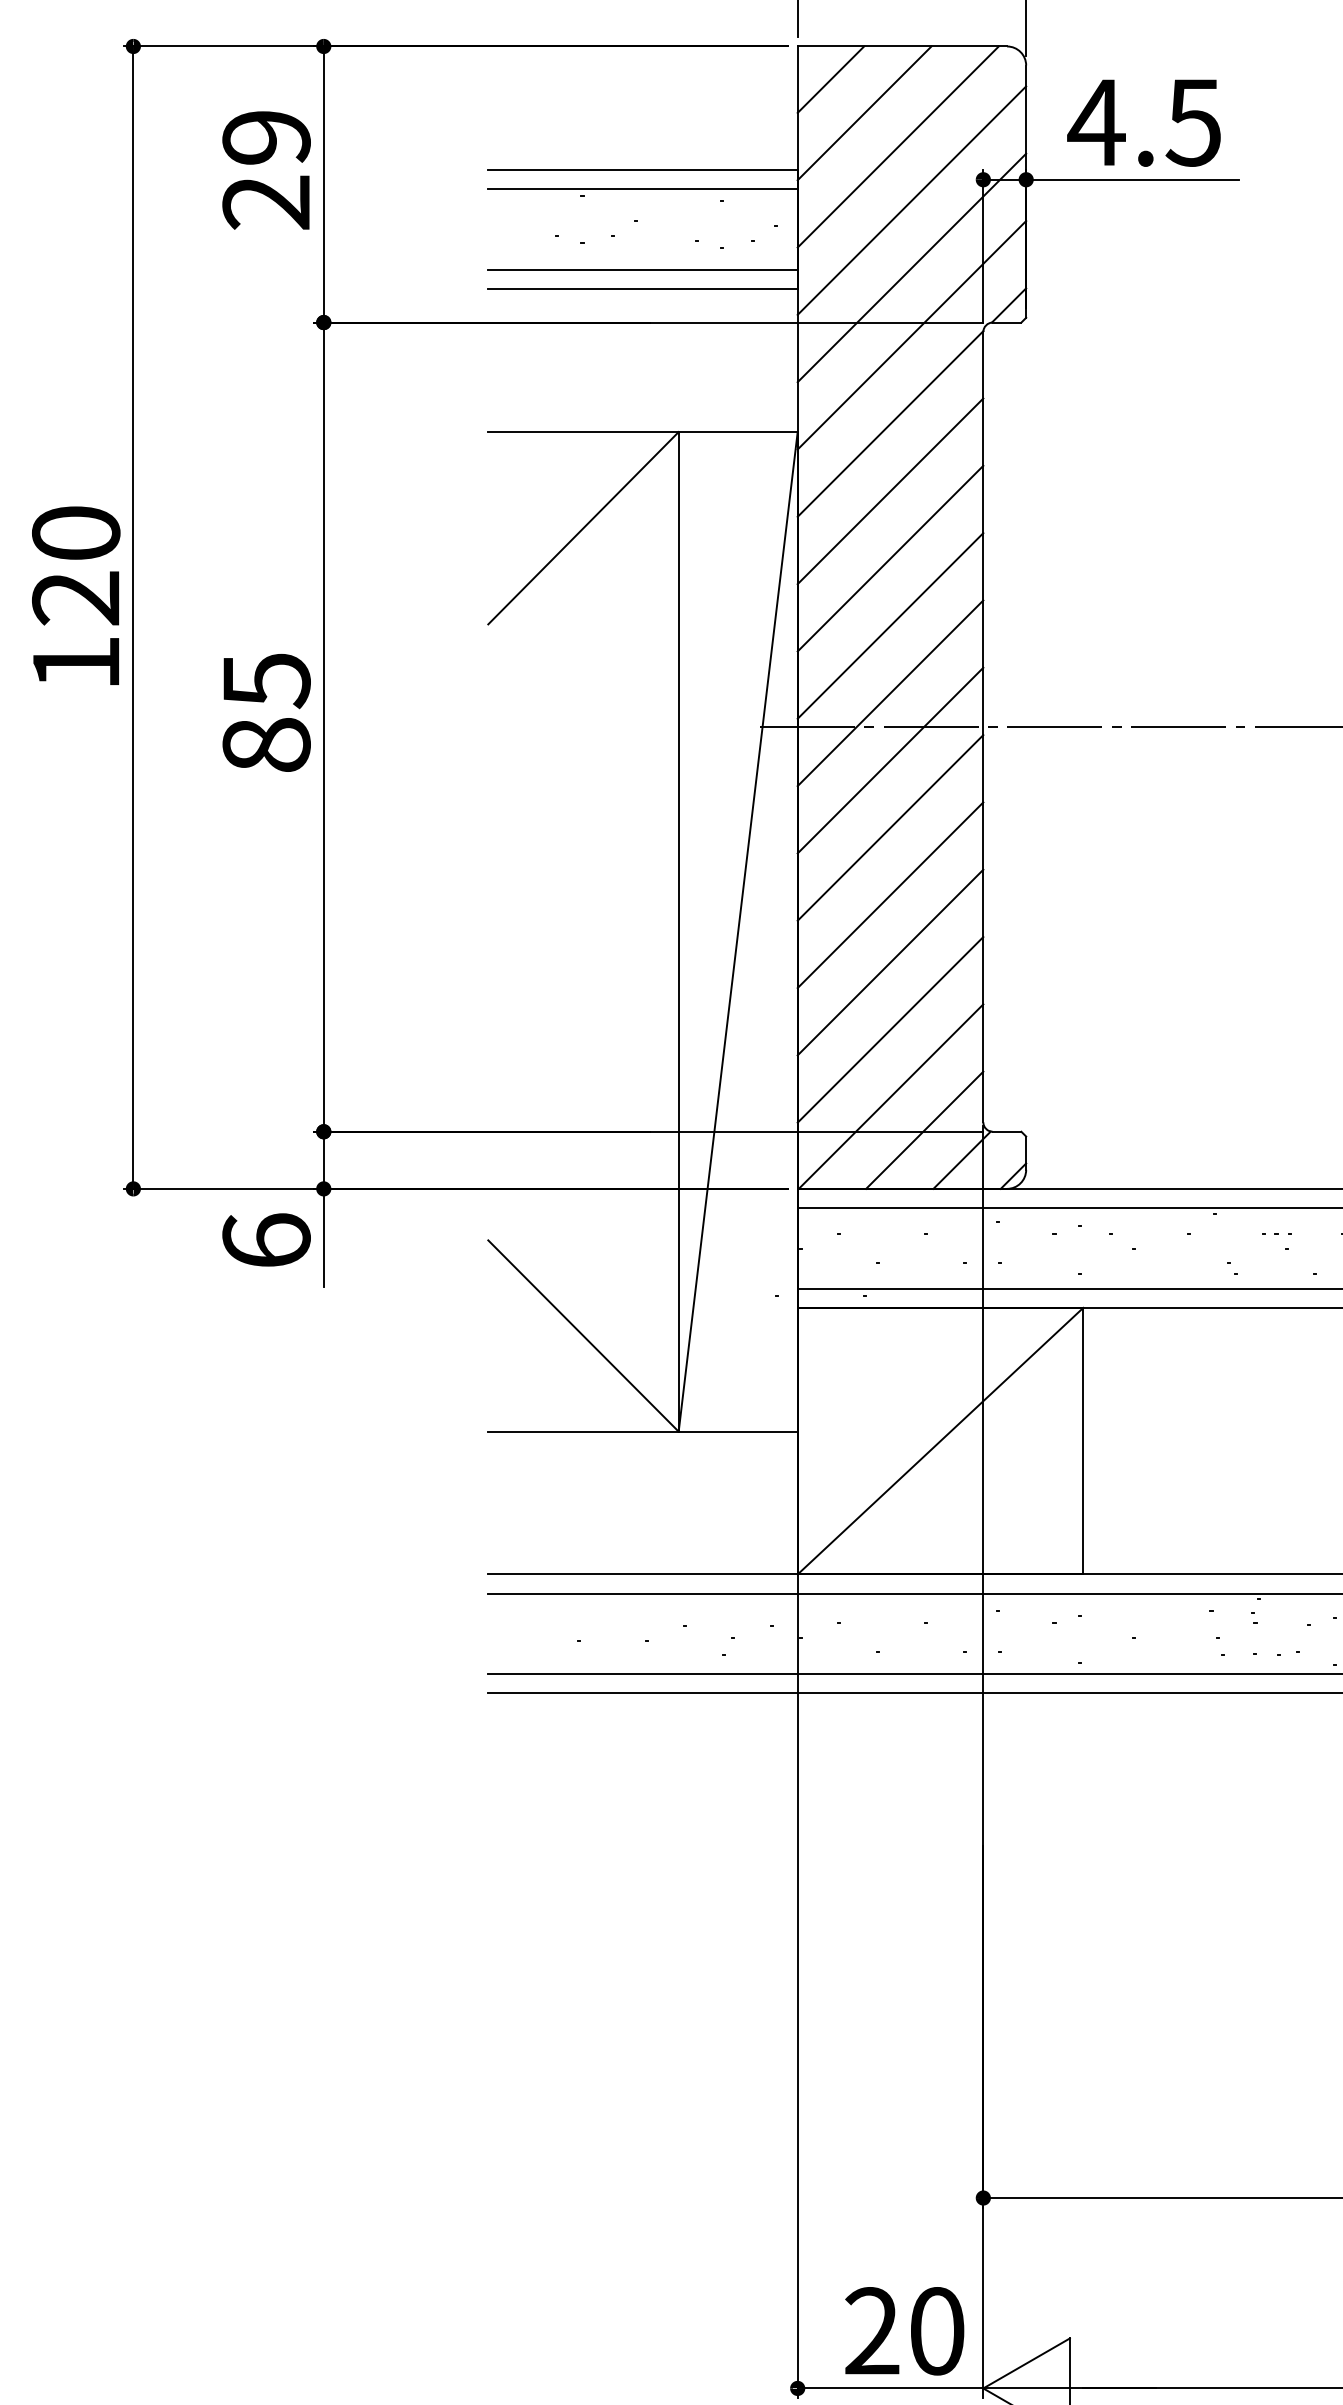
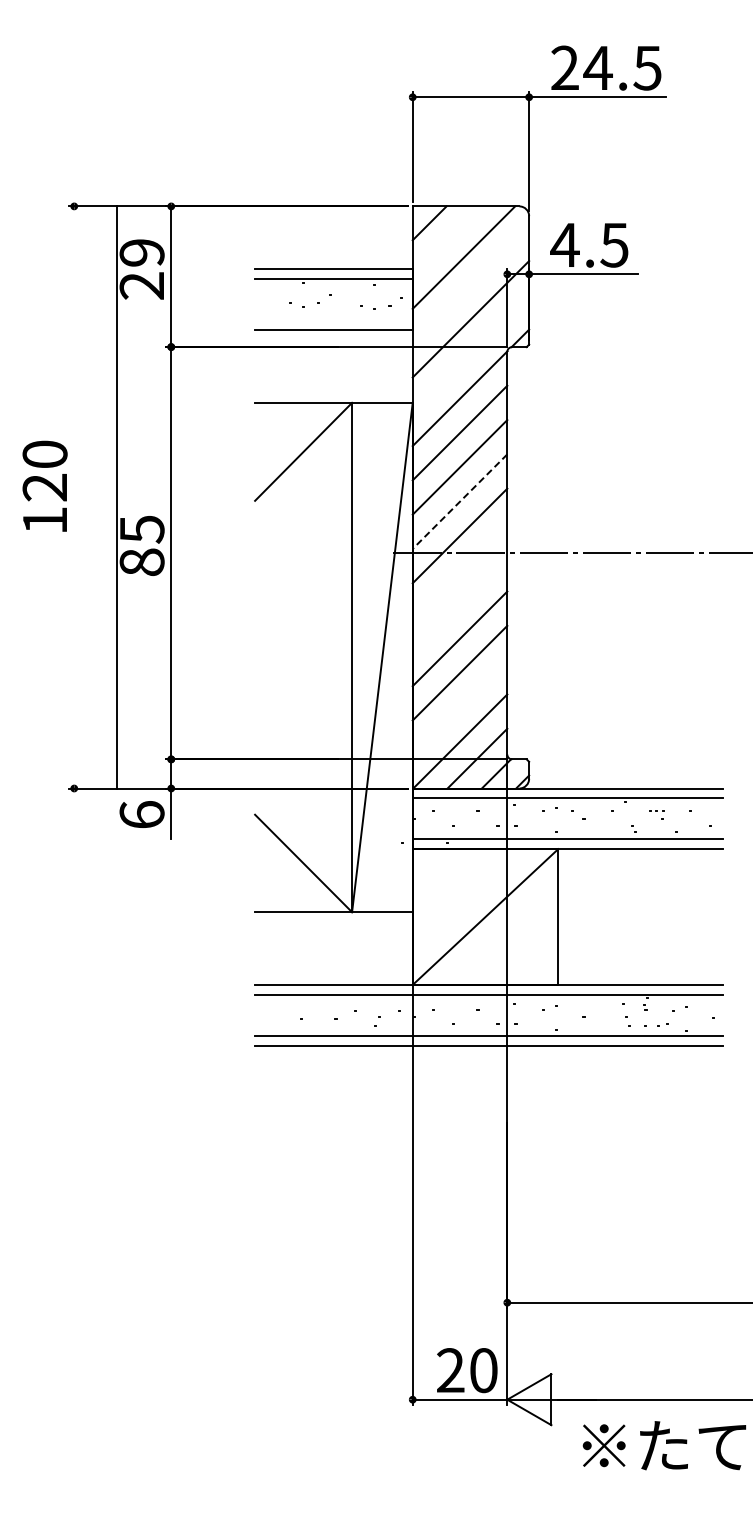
line: (863, 113) -> (446, 240), removed
line: (911, 199) -> (470, 284), removed
line: (642, 270) -> (333, 320), removed
line: (911, 335) -> (470, 353), removed
line: (133, 617) -> (117, 497), moved
line: (891, 625) -> (460, 501), solid -> dashed
line: (889, 759) -> (459, 569), removed
line: (889, 827) -> (459, 604), removed
line: (889, 1029) -> (459, 707), removed

